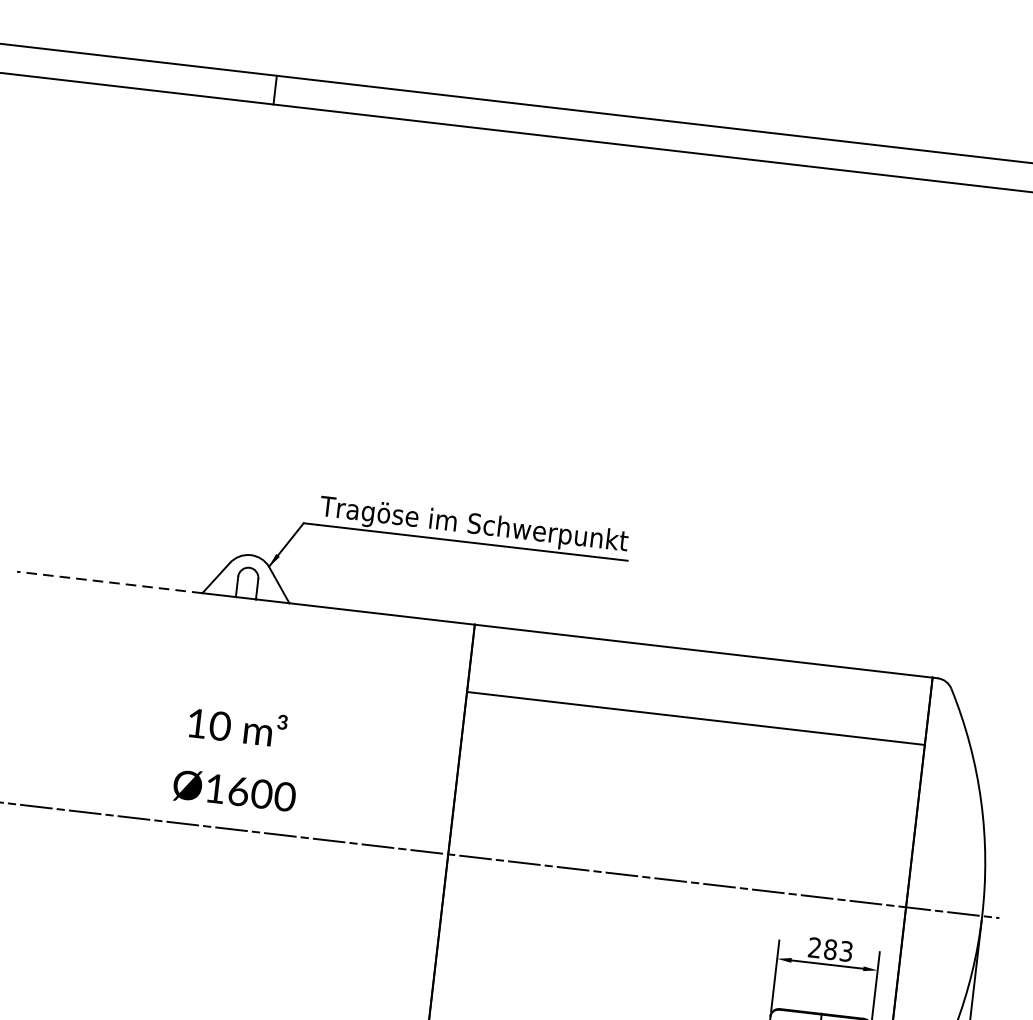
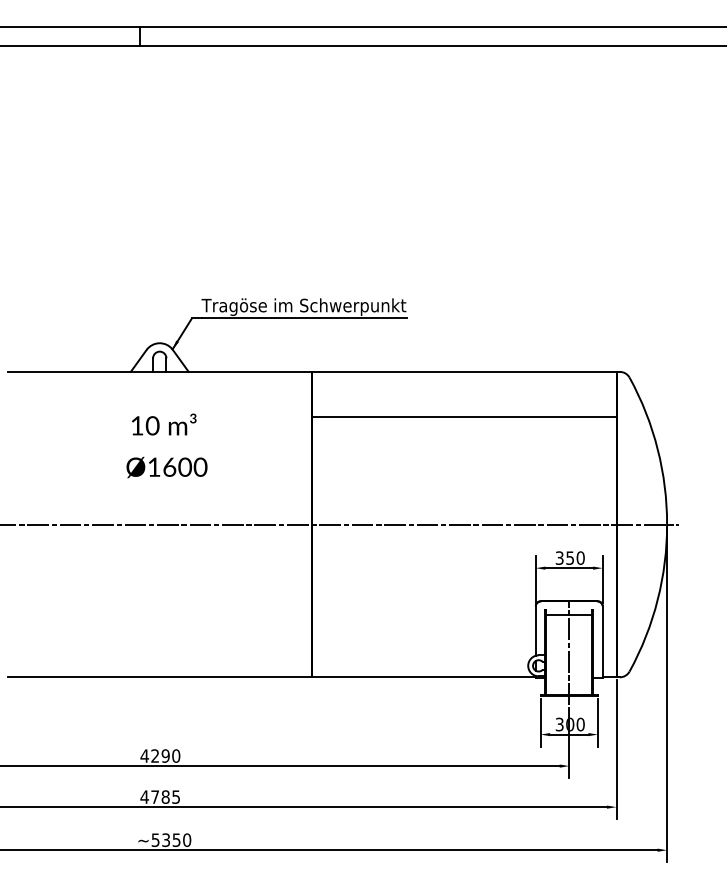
line: (110, 581) -> (69, 371), dashed -> solid
text: (237, 758) -> (166, 445), moved
text: (829, 948) -> (569, 557), 283 -> 350

